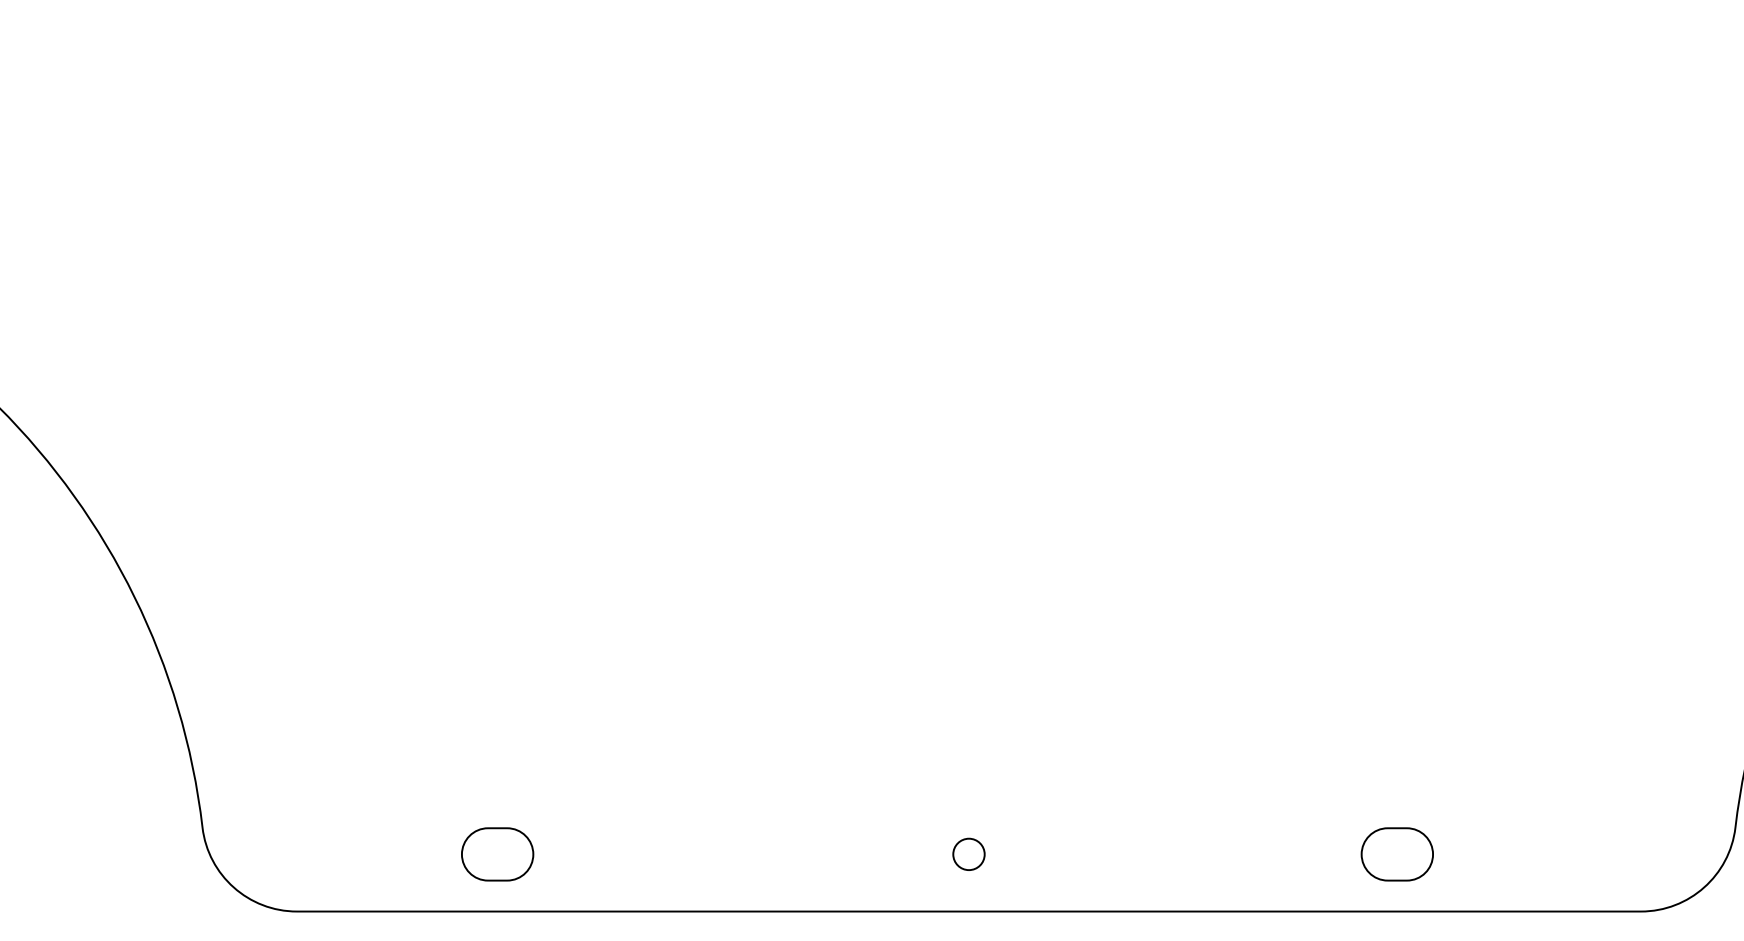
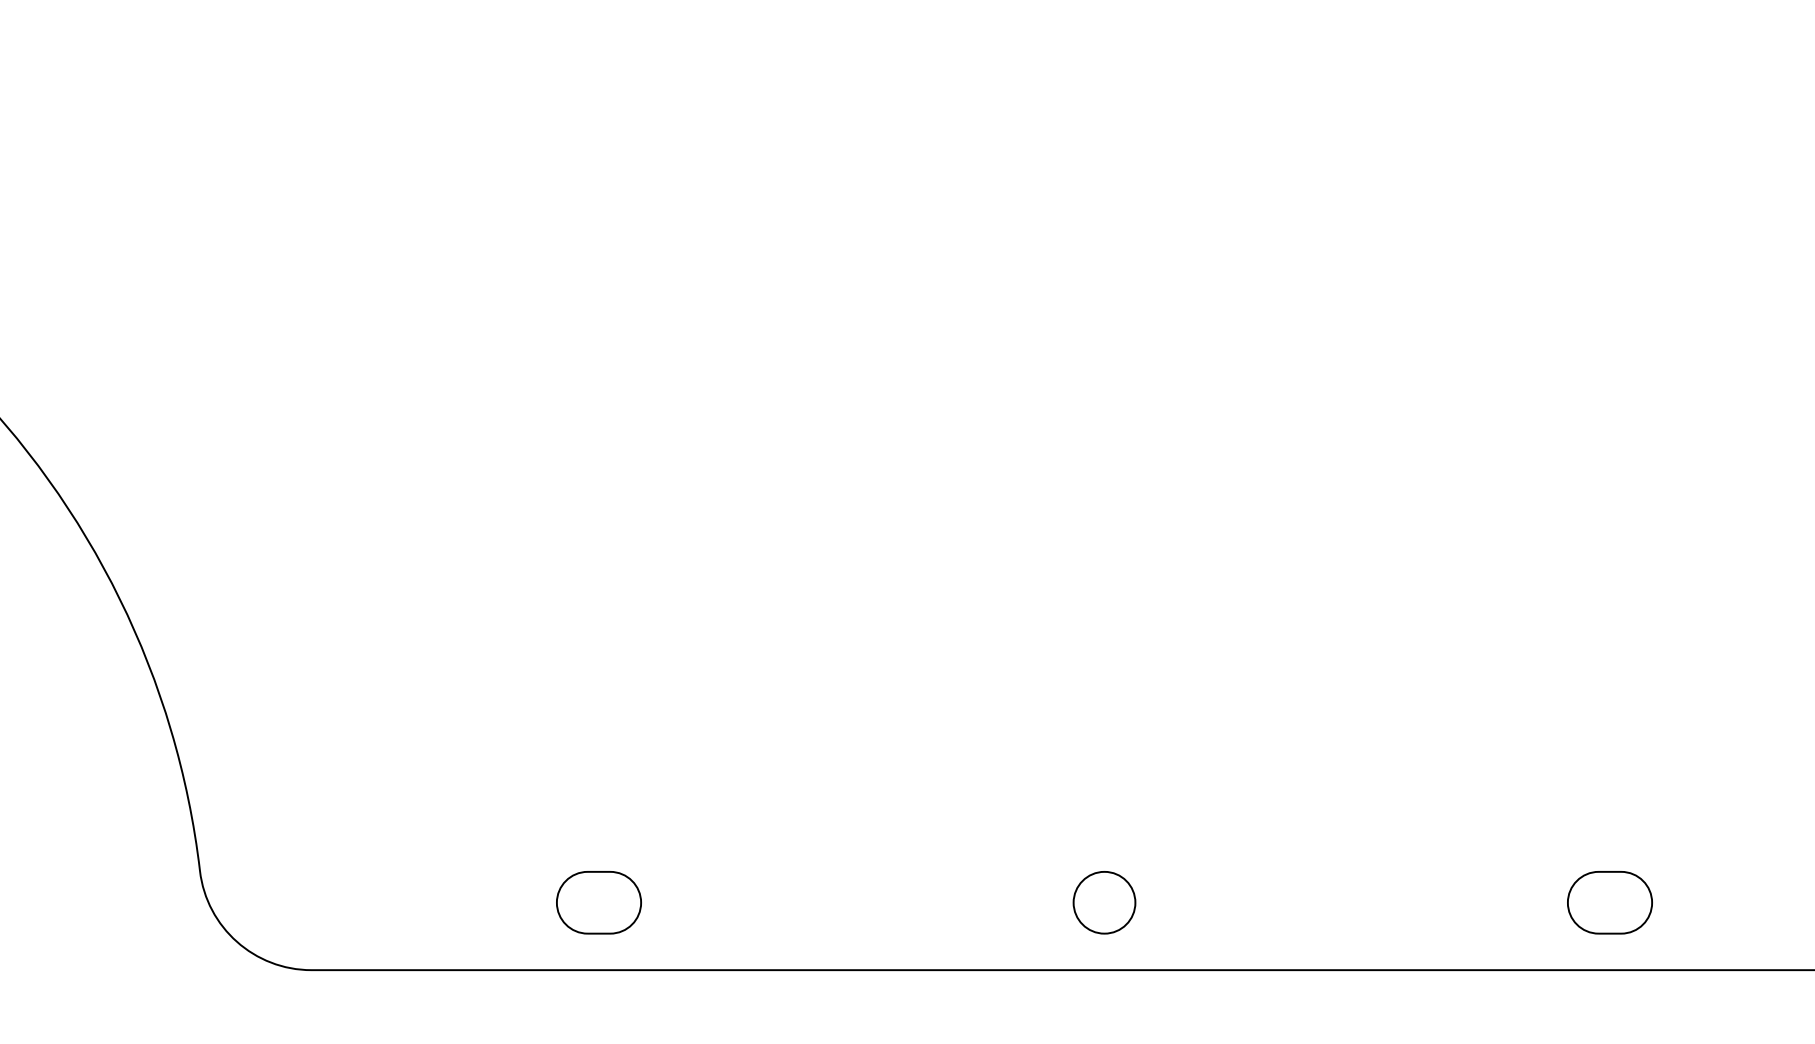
part: (497, 854) -> (598, 902), moved
circle: (968, 854) -> (1103, 902), size x1.67

